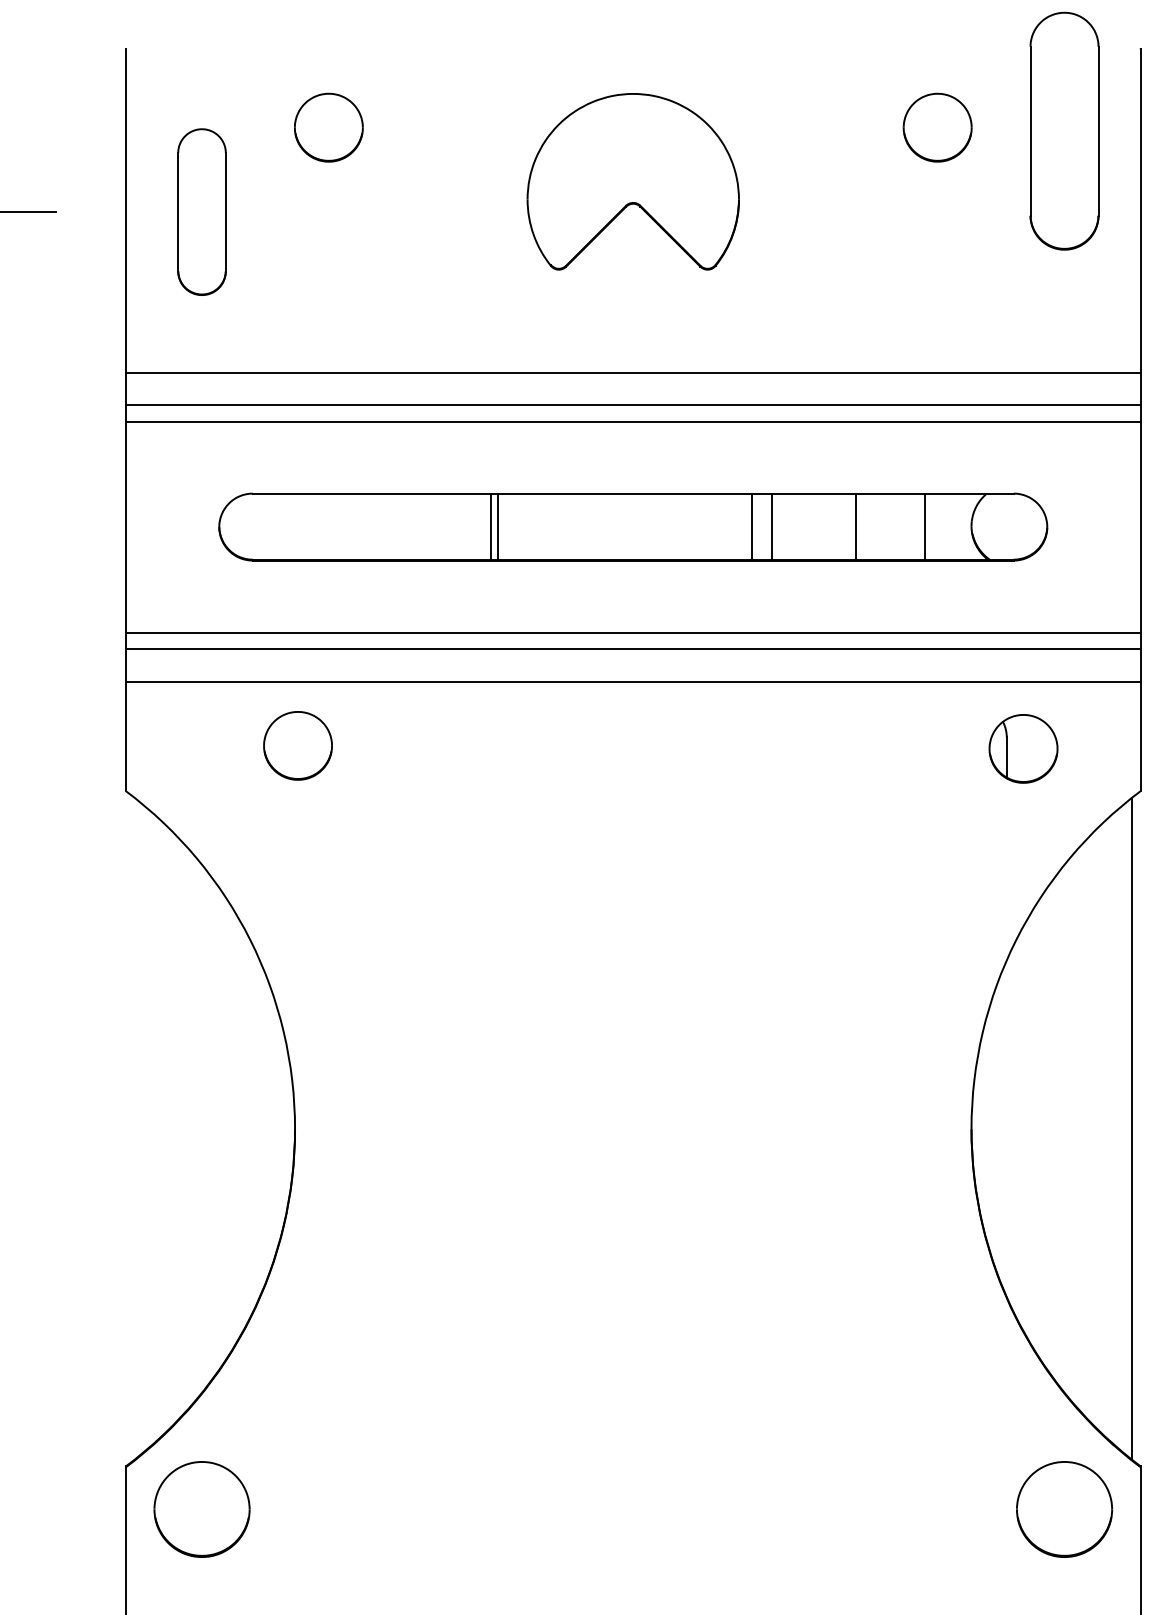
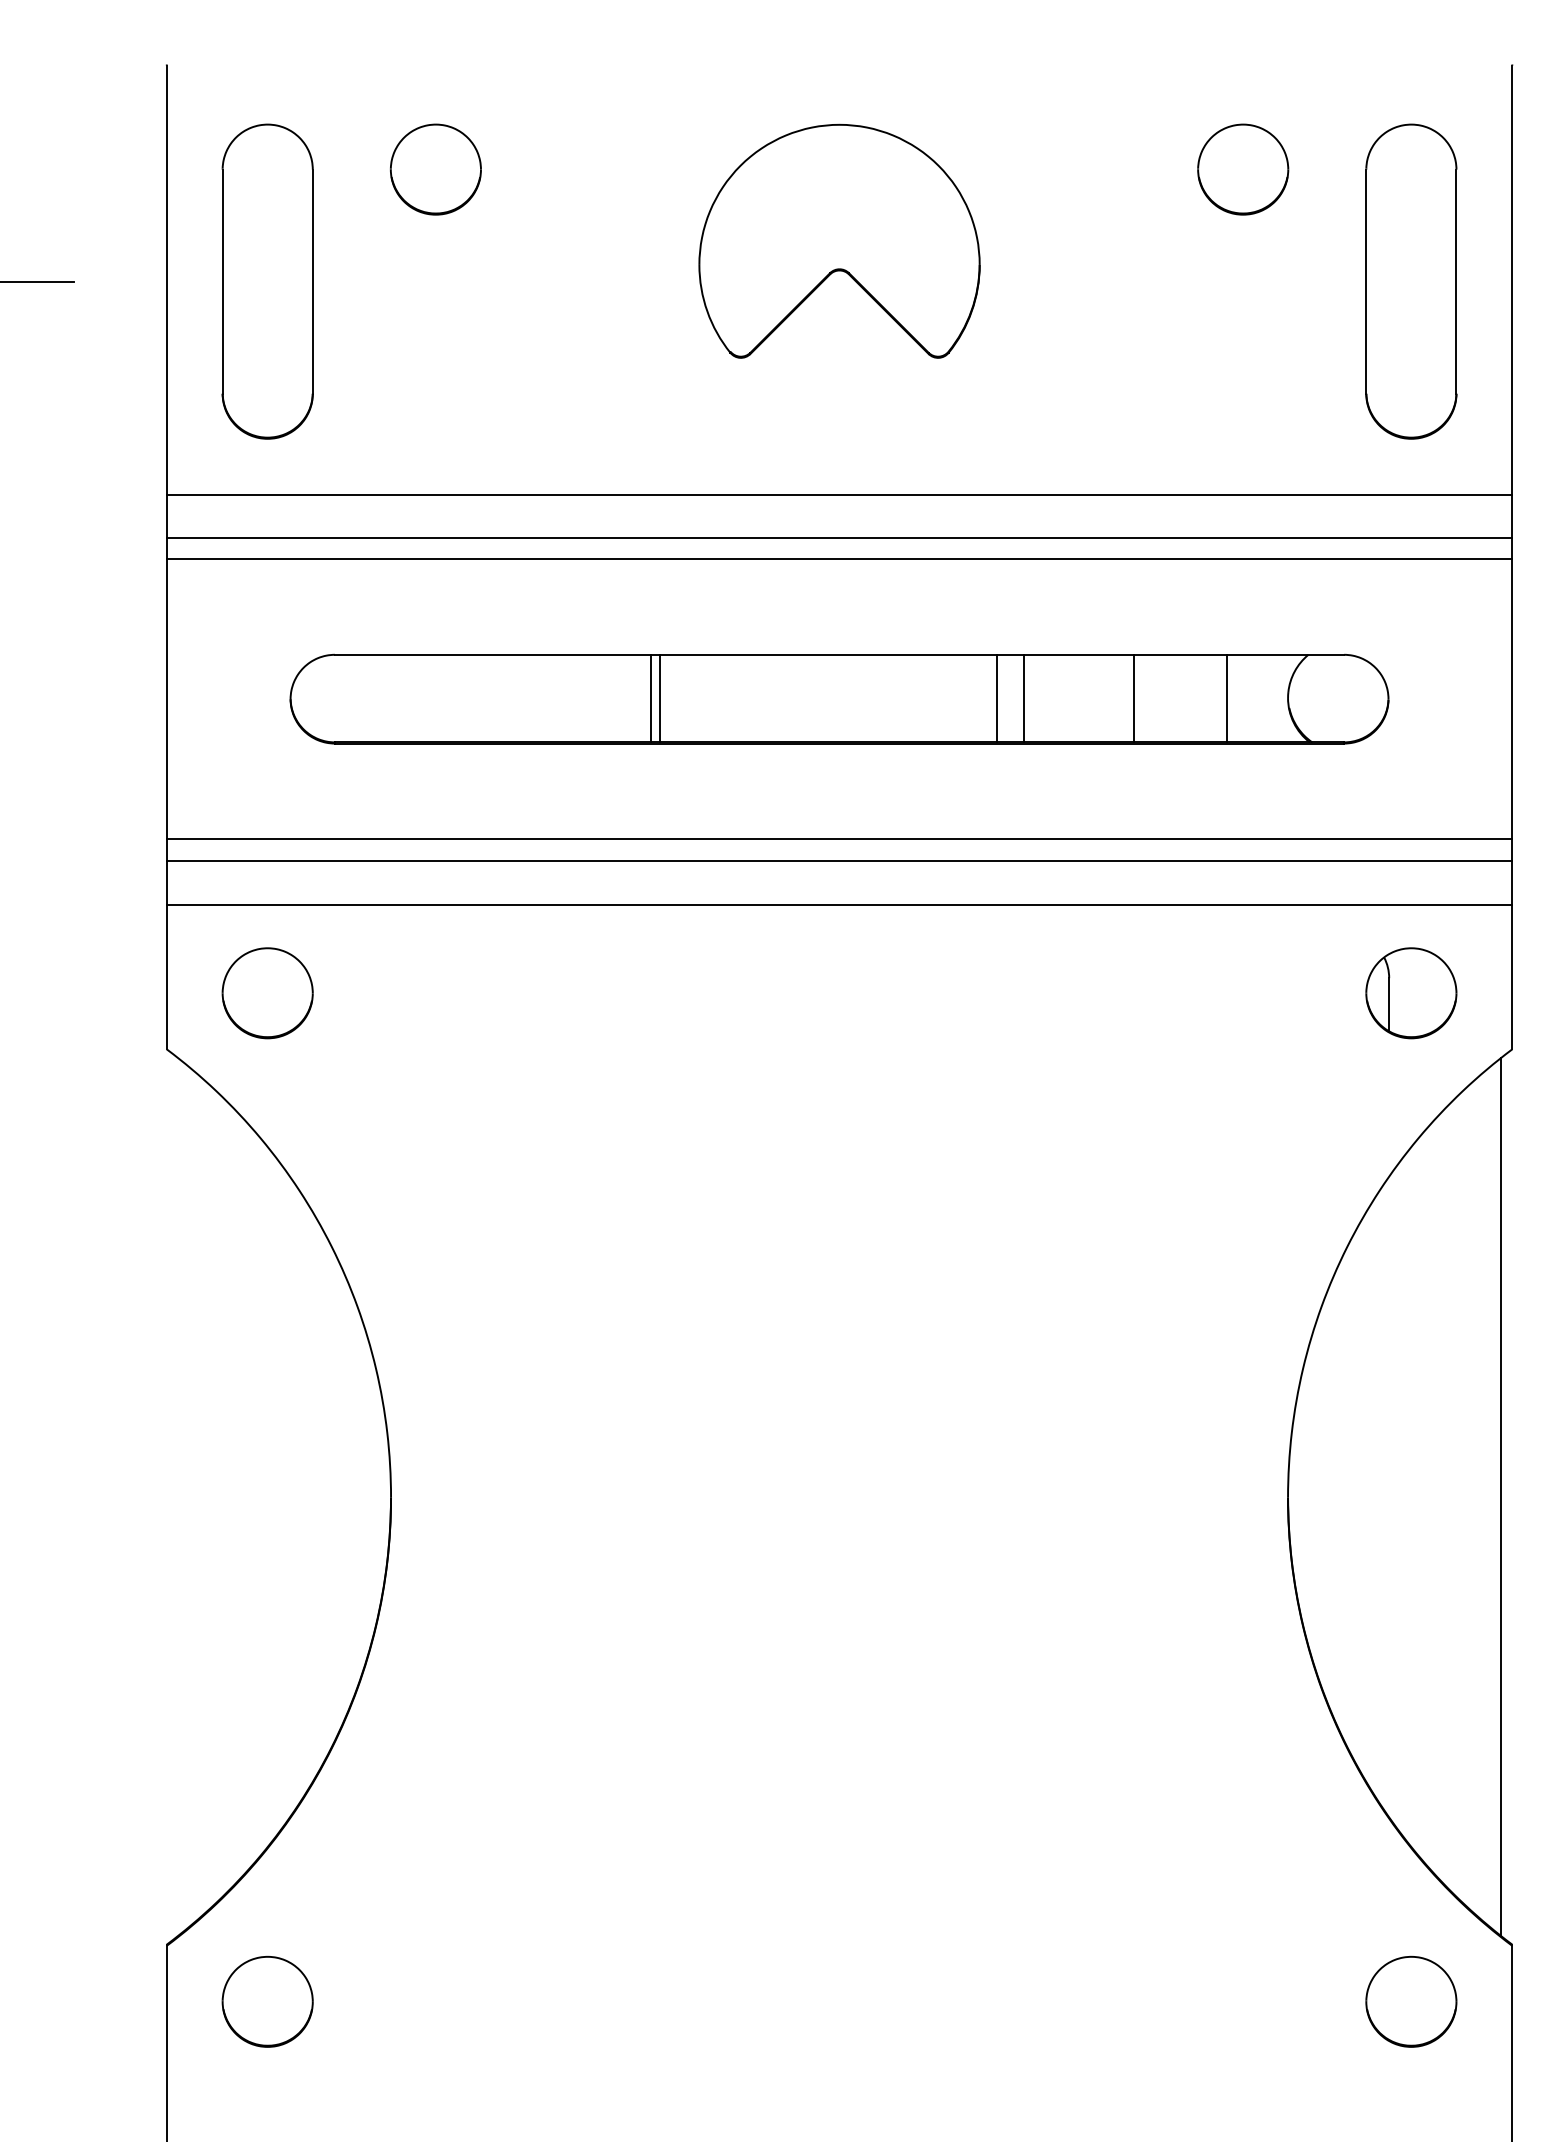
part: (1064, 130) -> (1411, 280), moved
part: (201, 211) -> (267, 280), size x1.43
part: (297, 745) -> (267, 992), moved
part: (1023, 748) -> (1411, 992), moved
part: (201, 1509) -> (267, 2001), size x0.71
part: (1064, 1509) -> (1411, 2001), size x0.71

